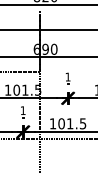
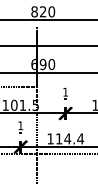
text: (71, 123) -> (69, 138), 101.5 -> 114.4

